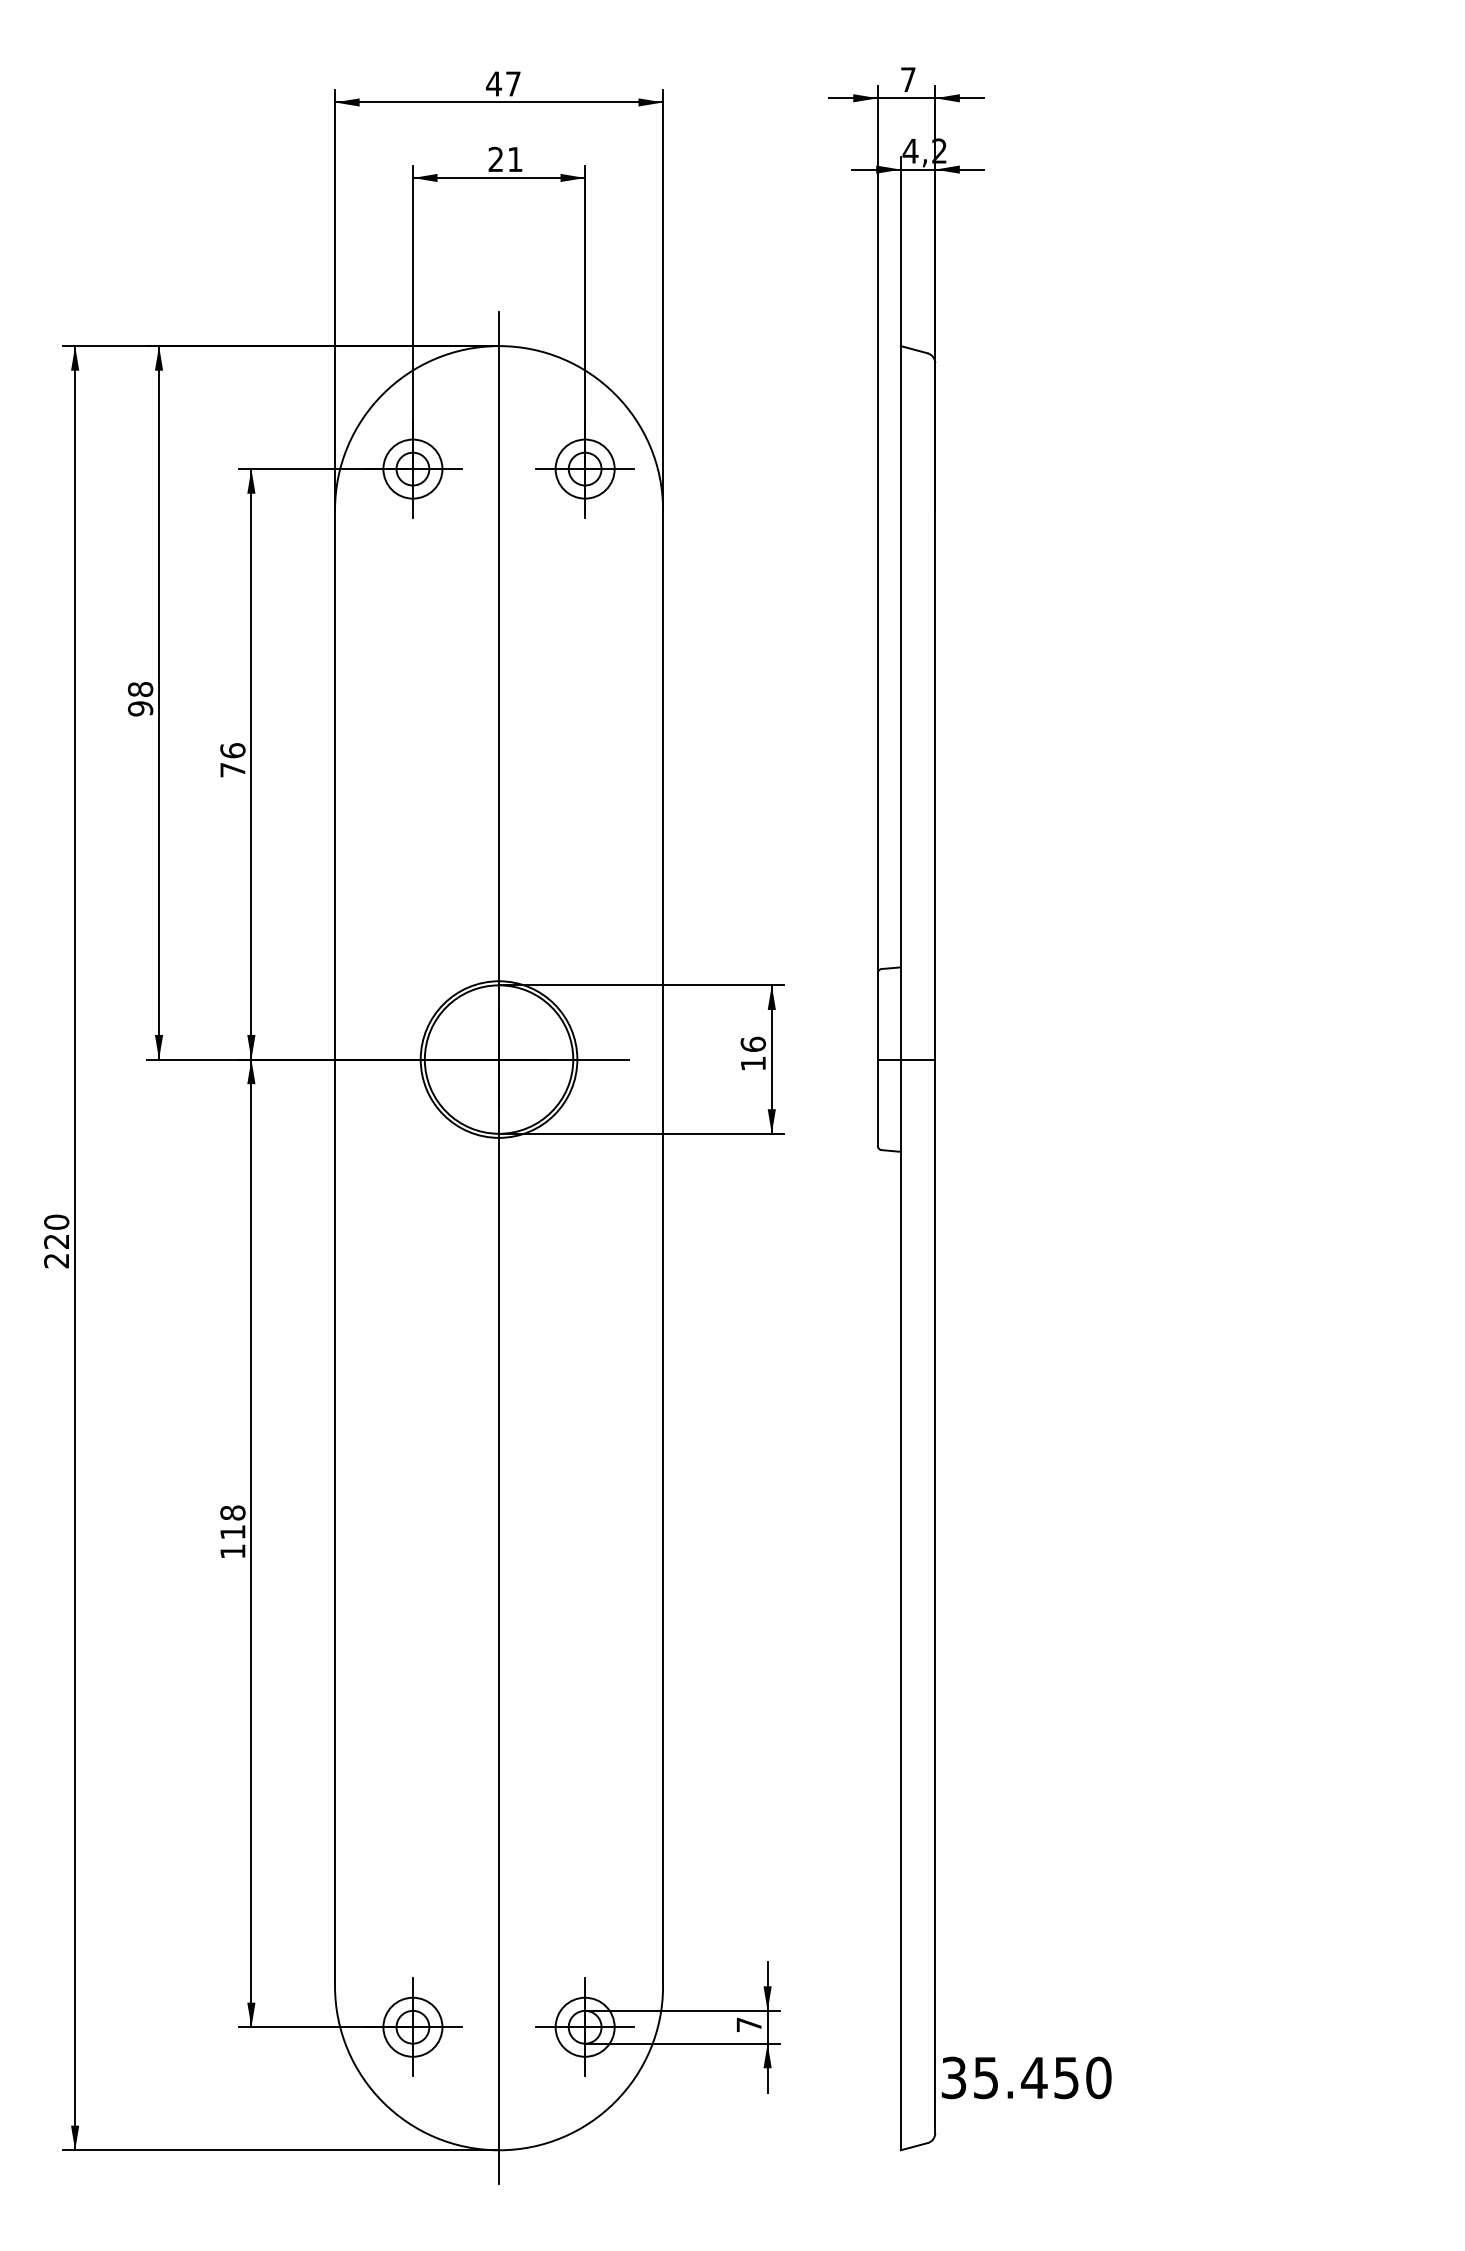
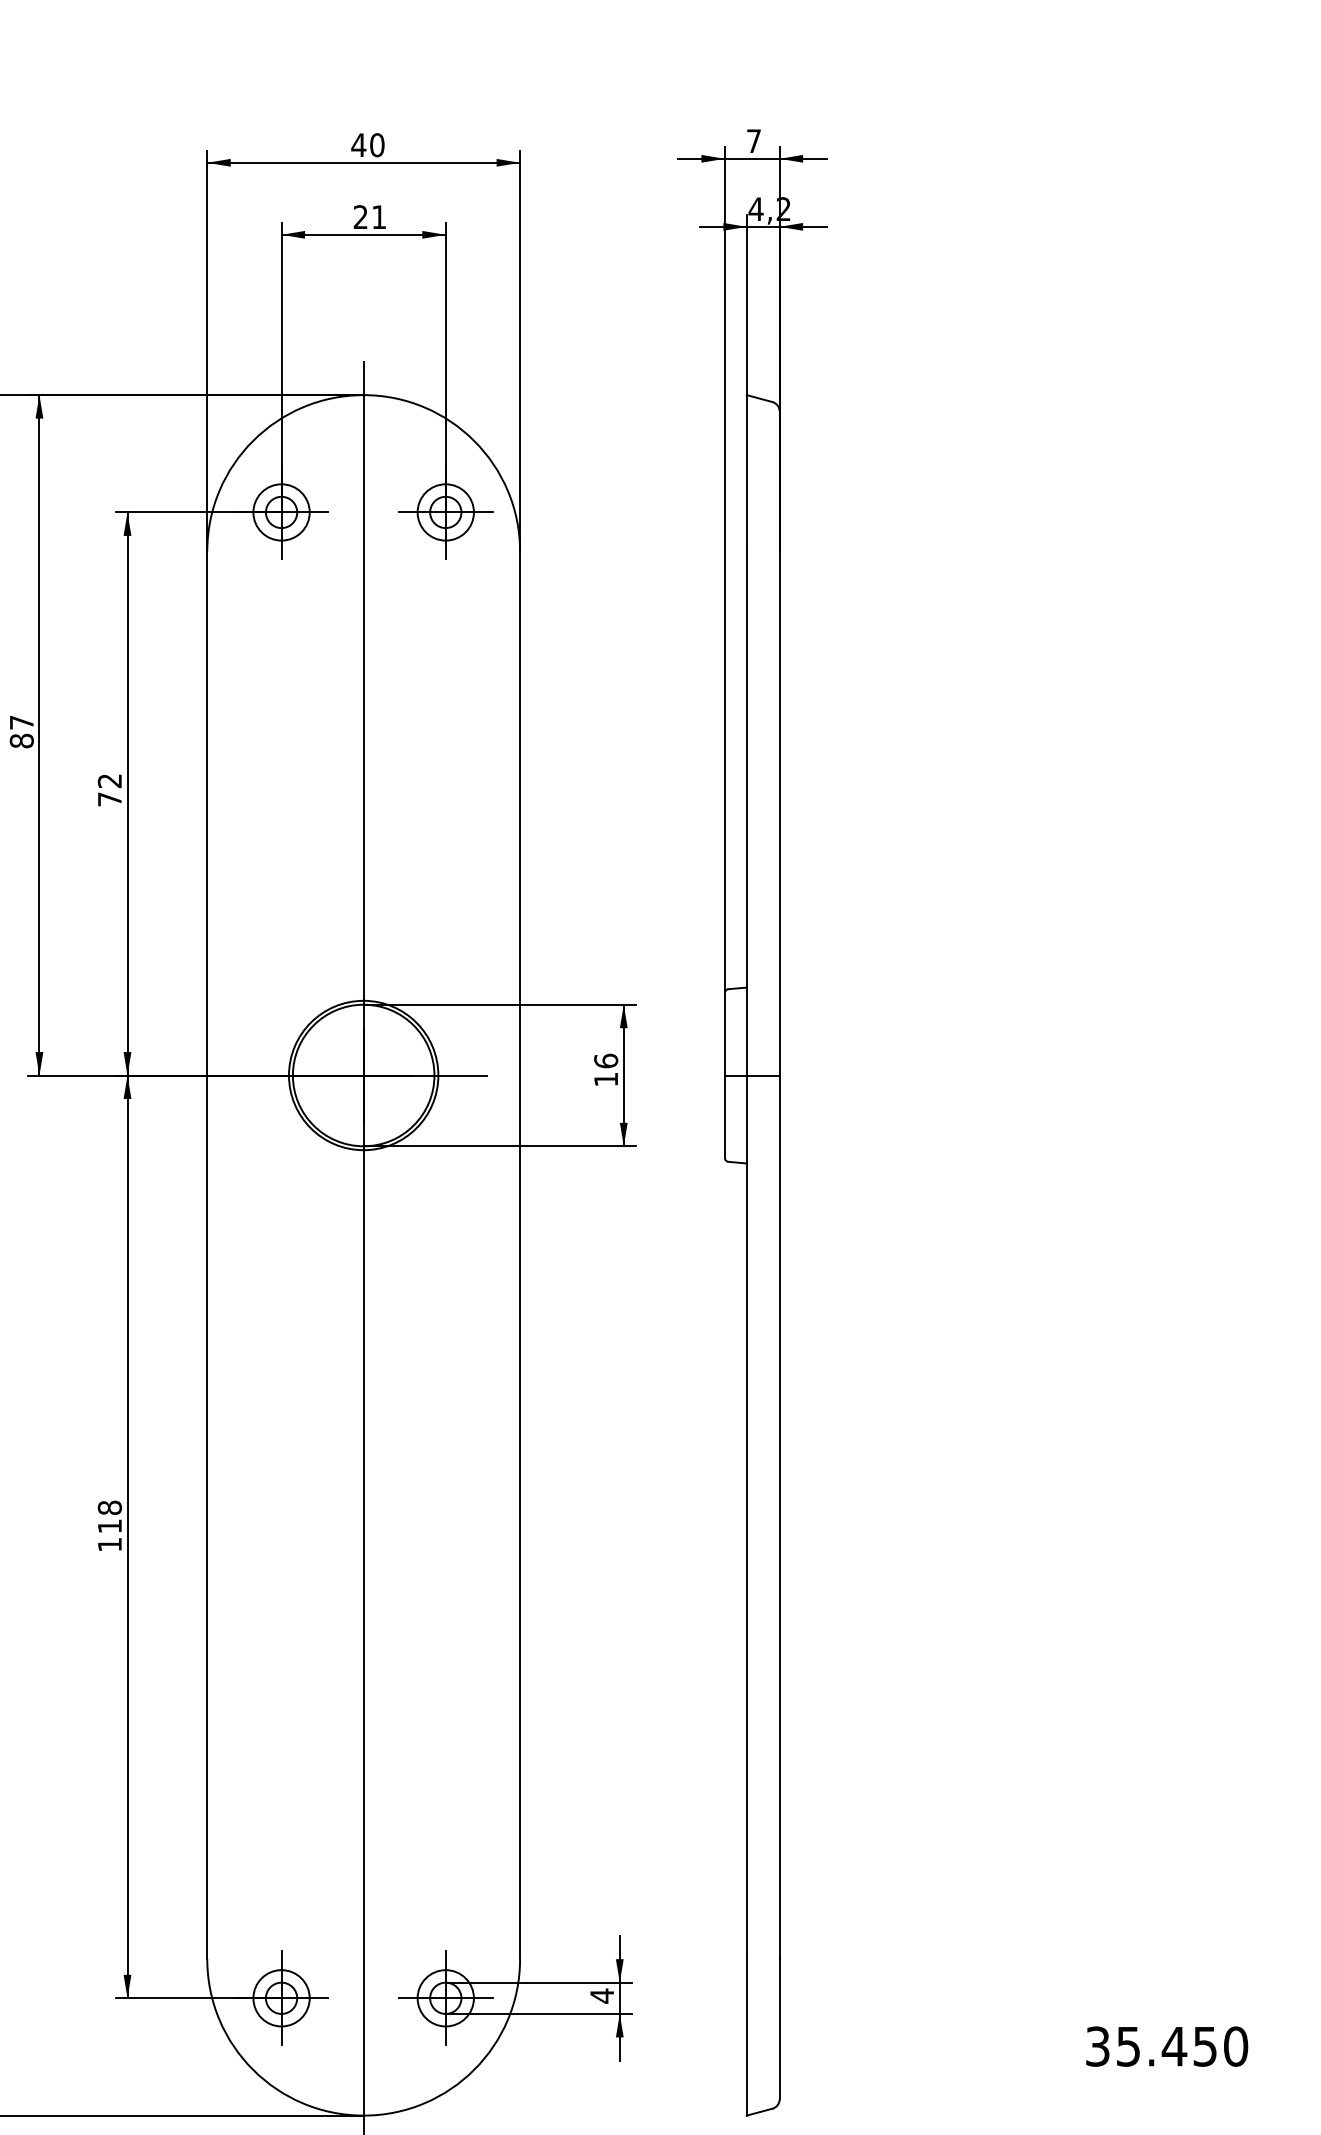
text: (512, 83) -> (376, 144), 47 -> 40
text: (140, 699) -> (21, 732), 98 -> 87
text: (232, 750) -> (109, 780), 76 -> 72
text: (748, 2024) -> (601, 1995), 7 -> 4
text: (1026, 2077) -> (1167, 2046), moved

